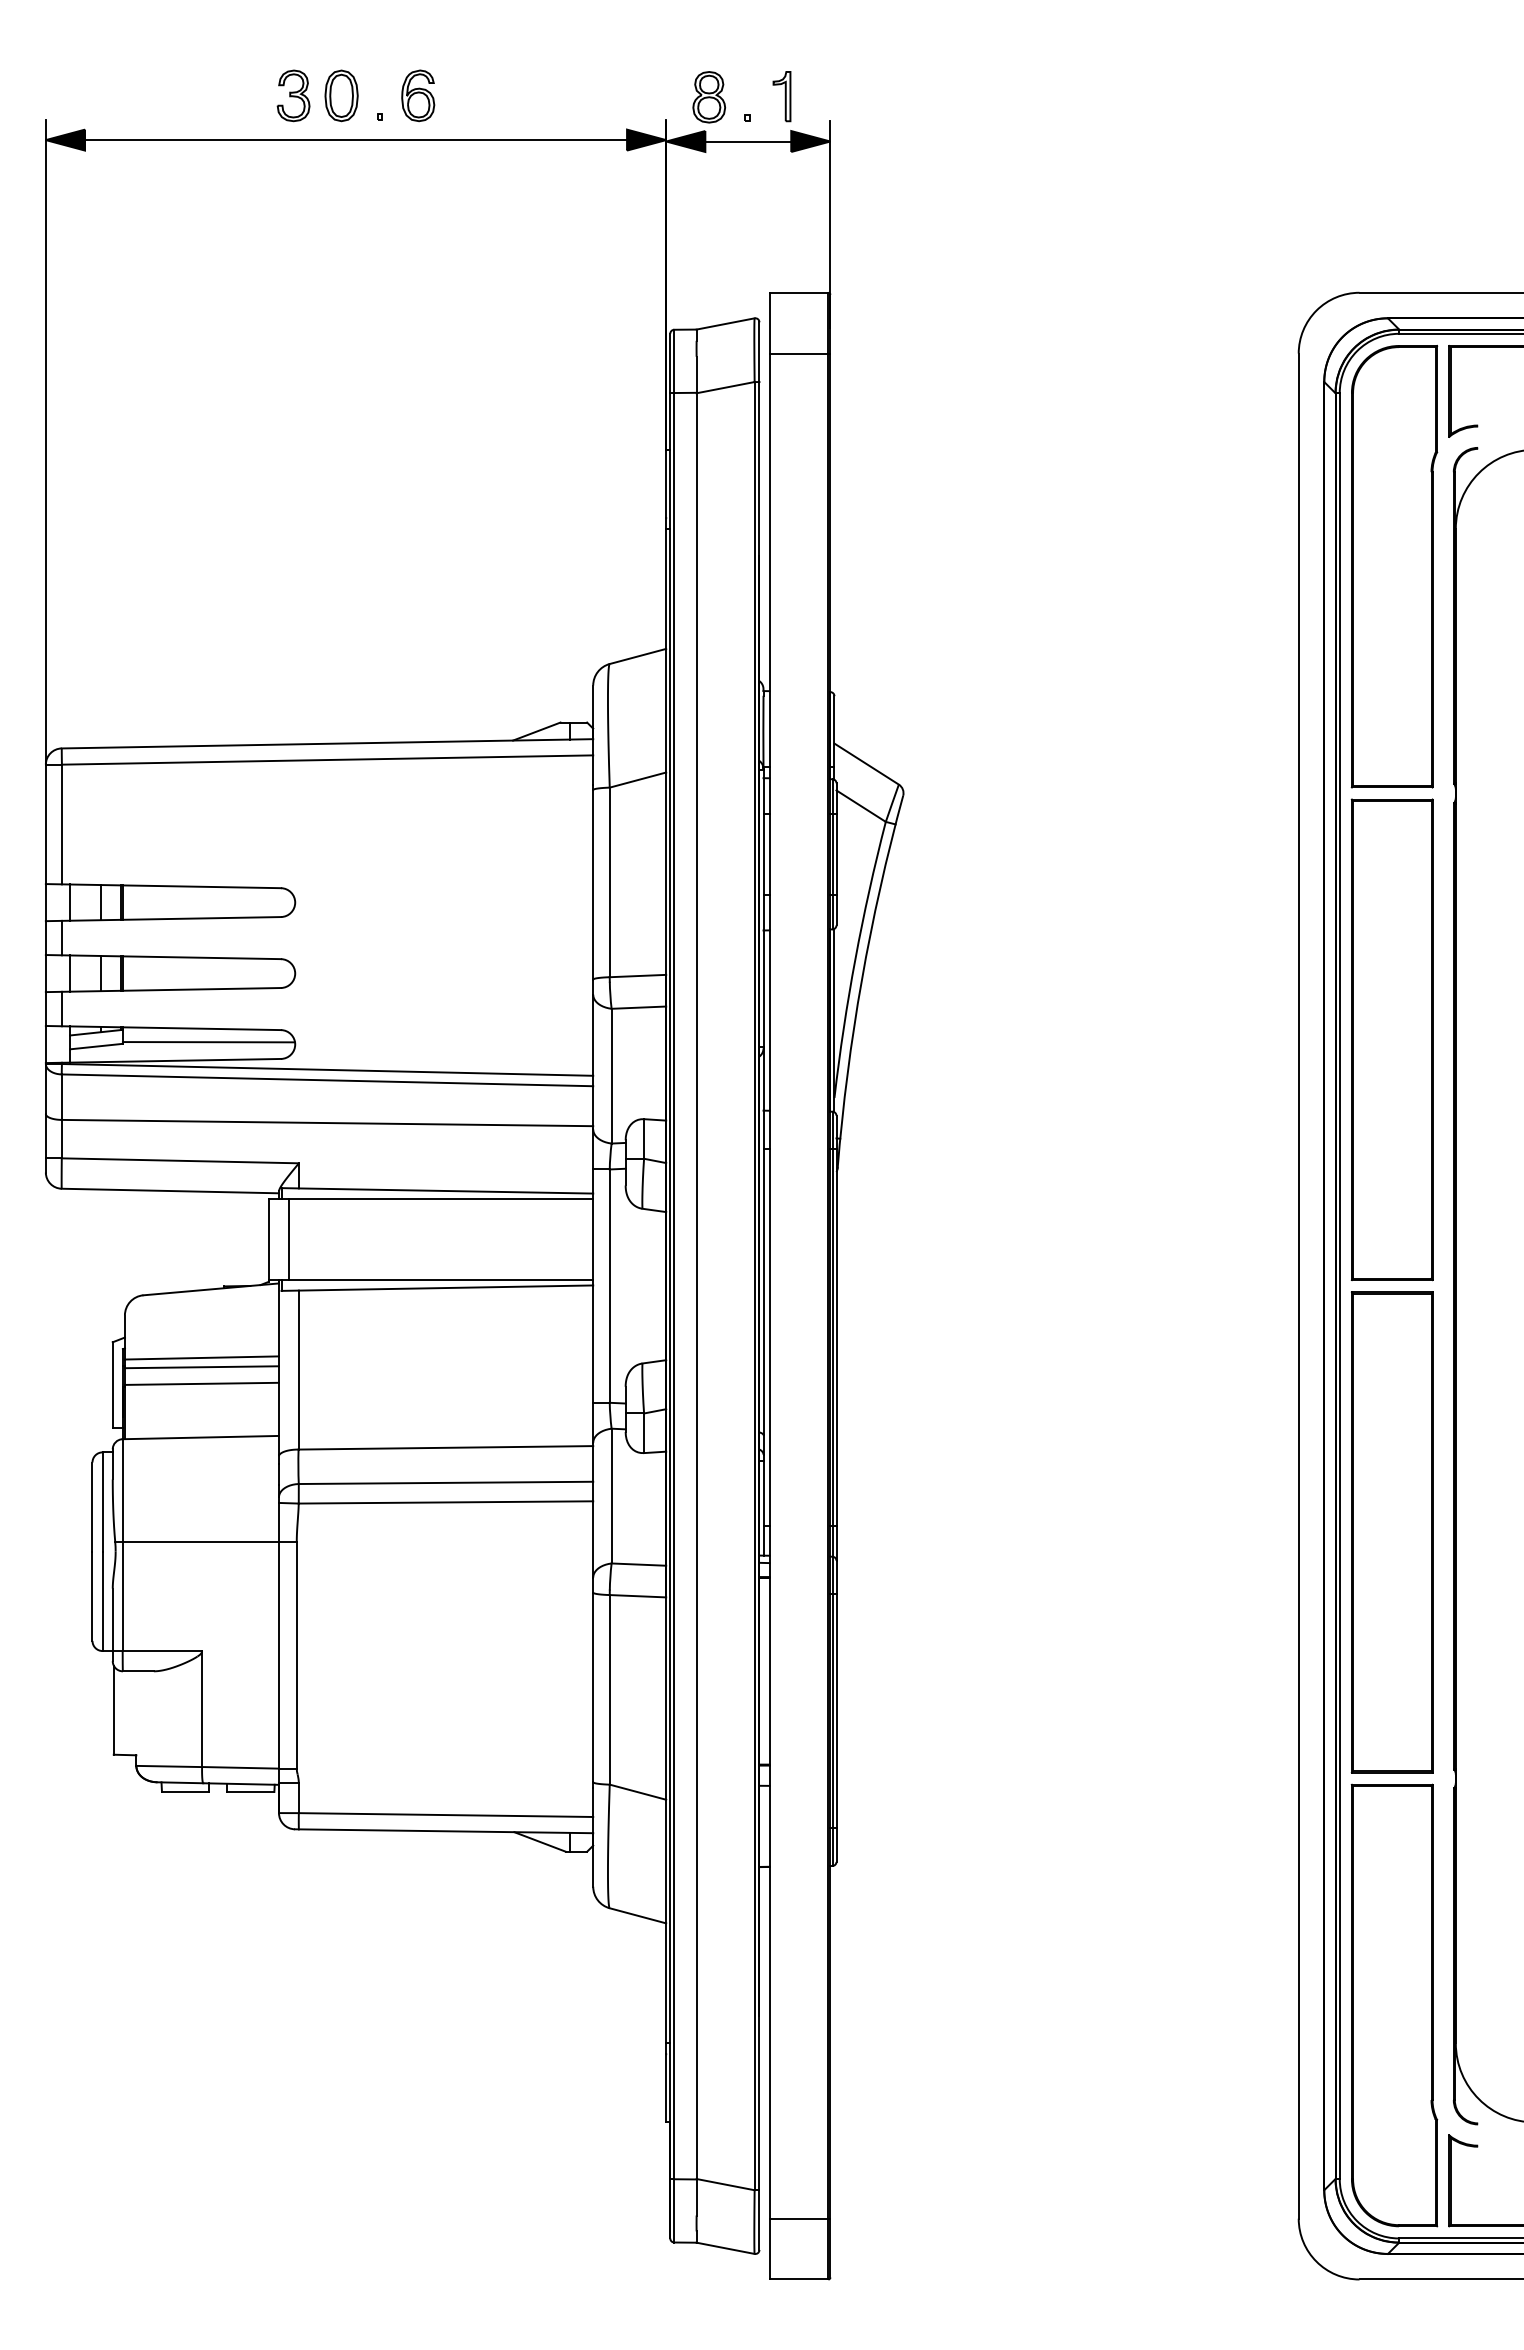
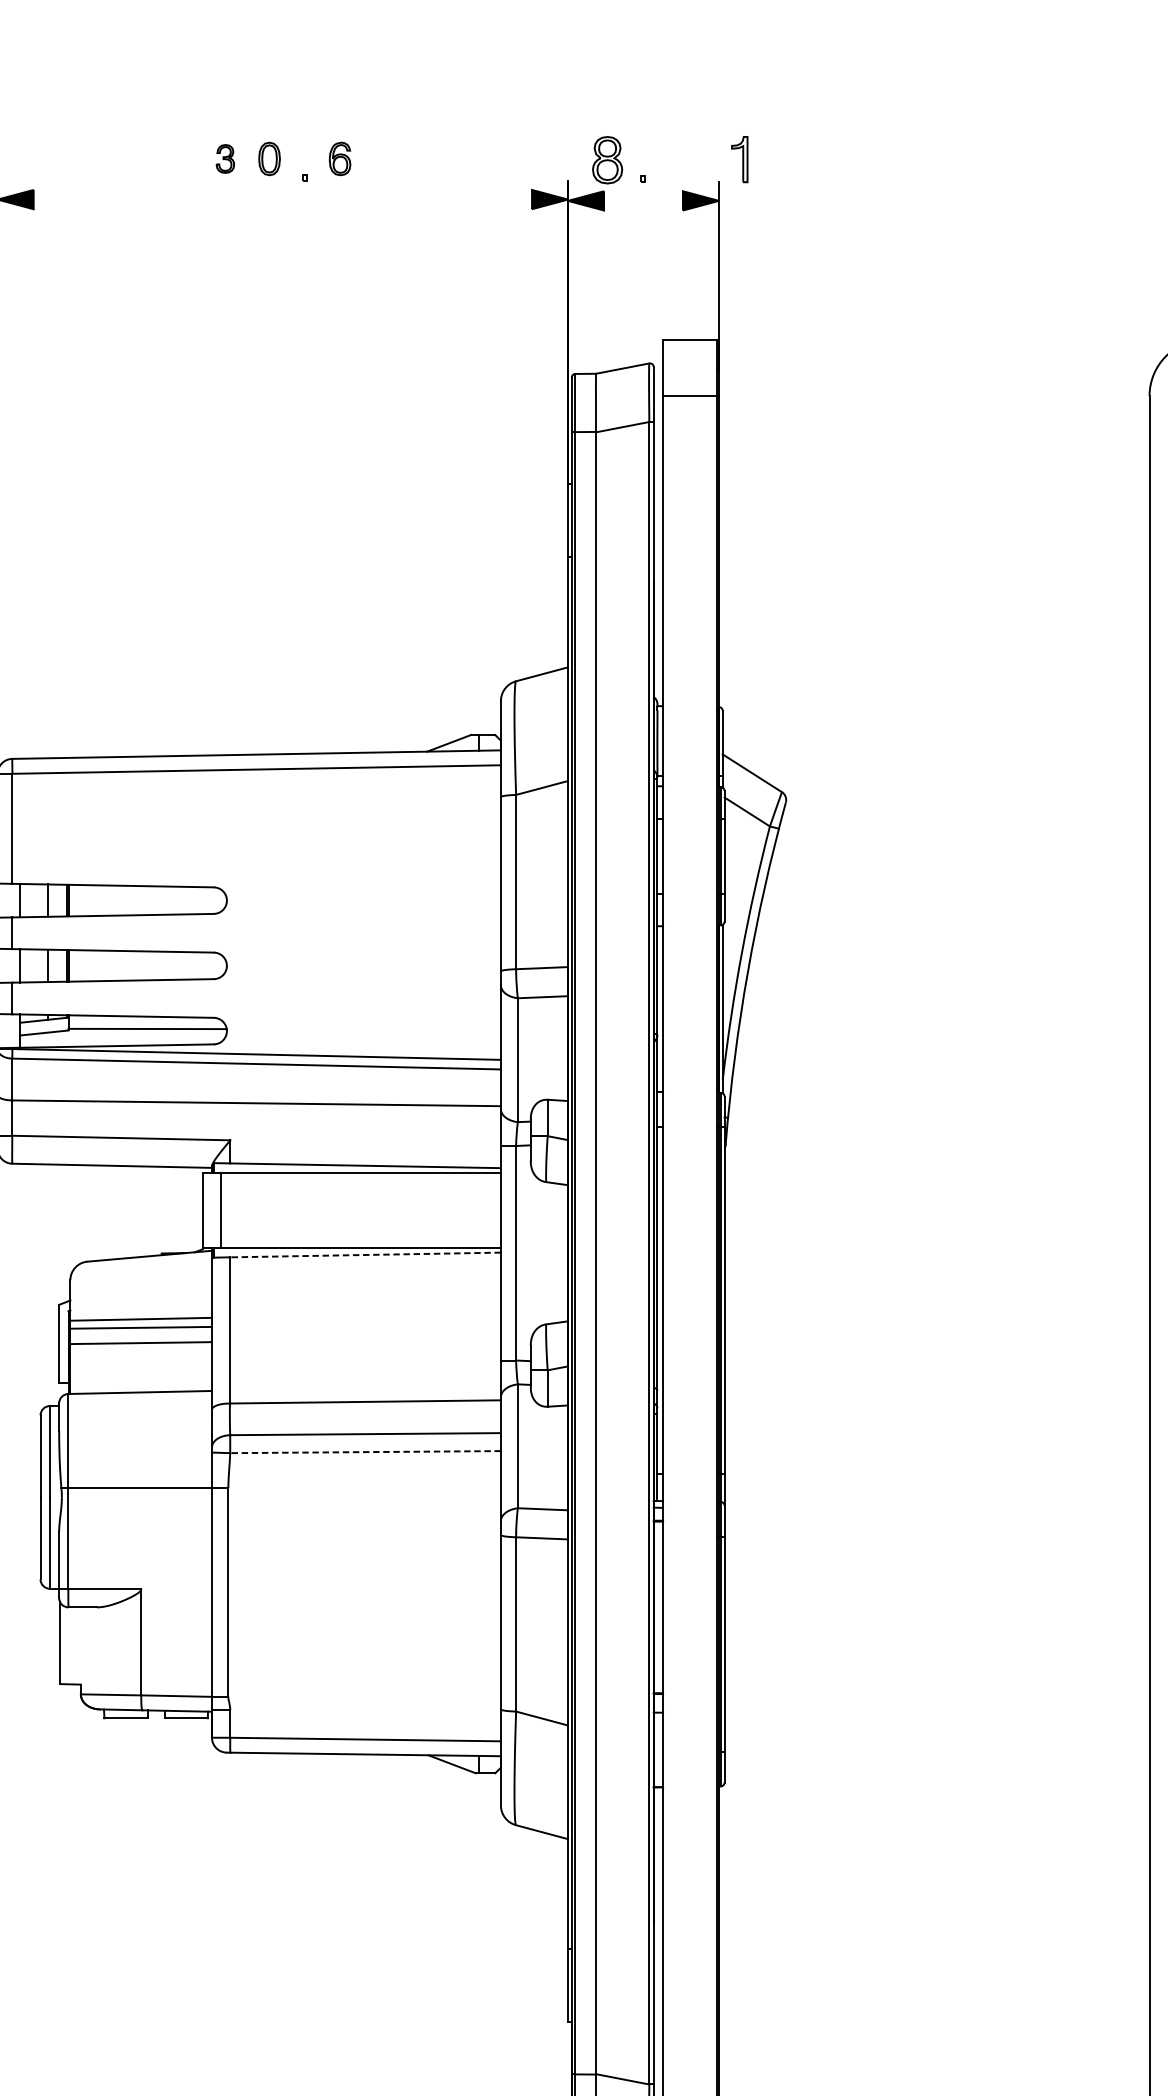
part: (293, 95) -> (225, 158), size x0.6
part: (341, 95) -> (269, 158), size x0.7
part: (418, 95) -> (340, 158), size x0.7
part: (781, 96) -> (739, 159), moved
line: (356, 140) -> (283, 199), removed
line: (748, 141) -> (643, 200), removed
line: (445, 1288) -> (365, 1255), solid -> dashed
line: (445, 1502) -> (365, 1452), solid -> dashed

